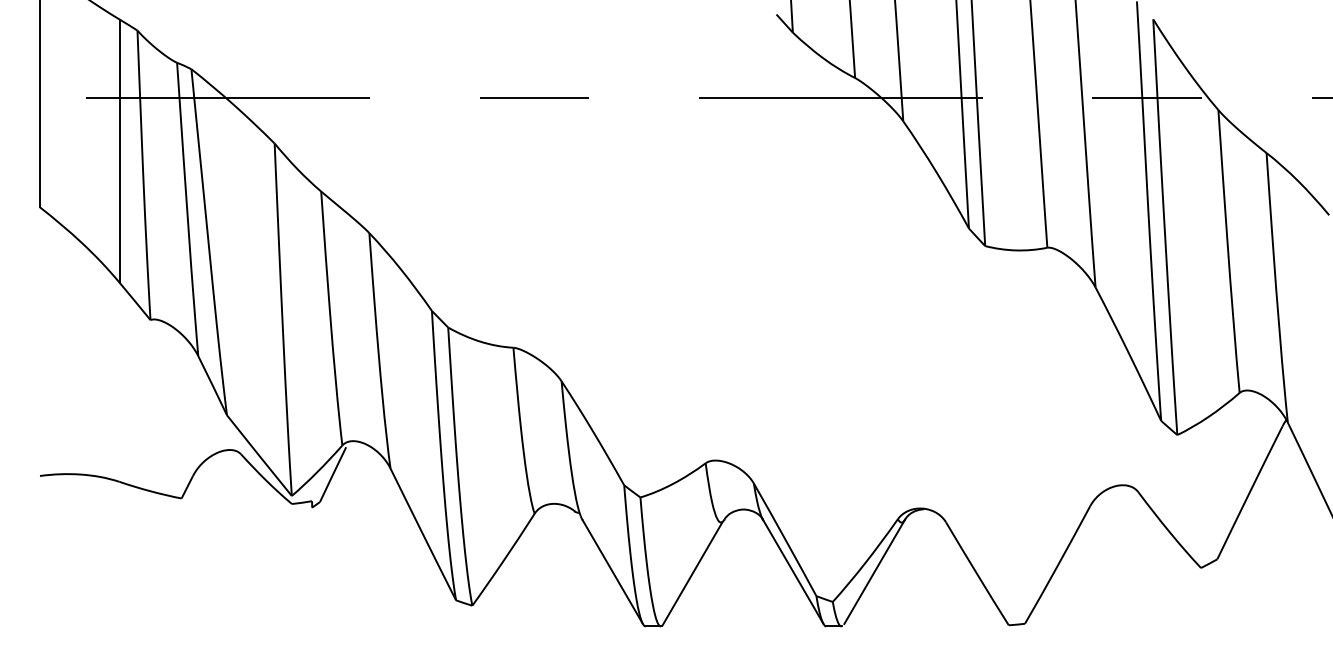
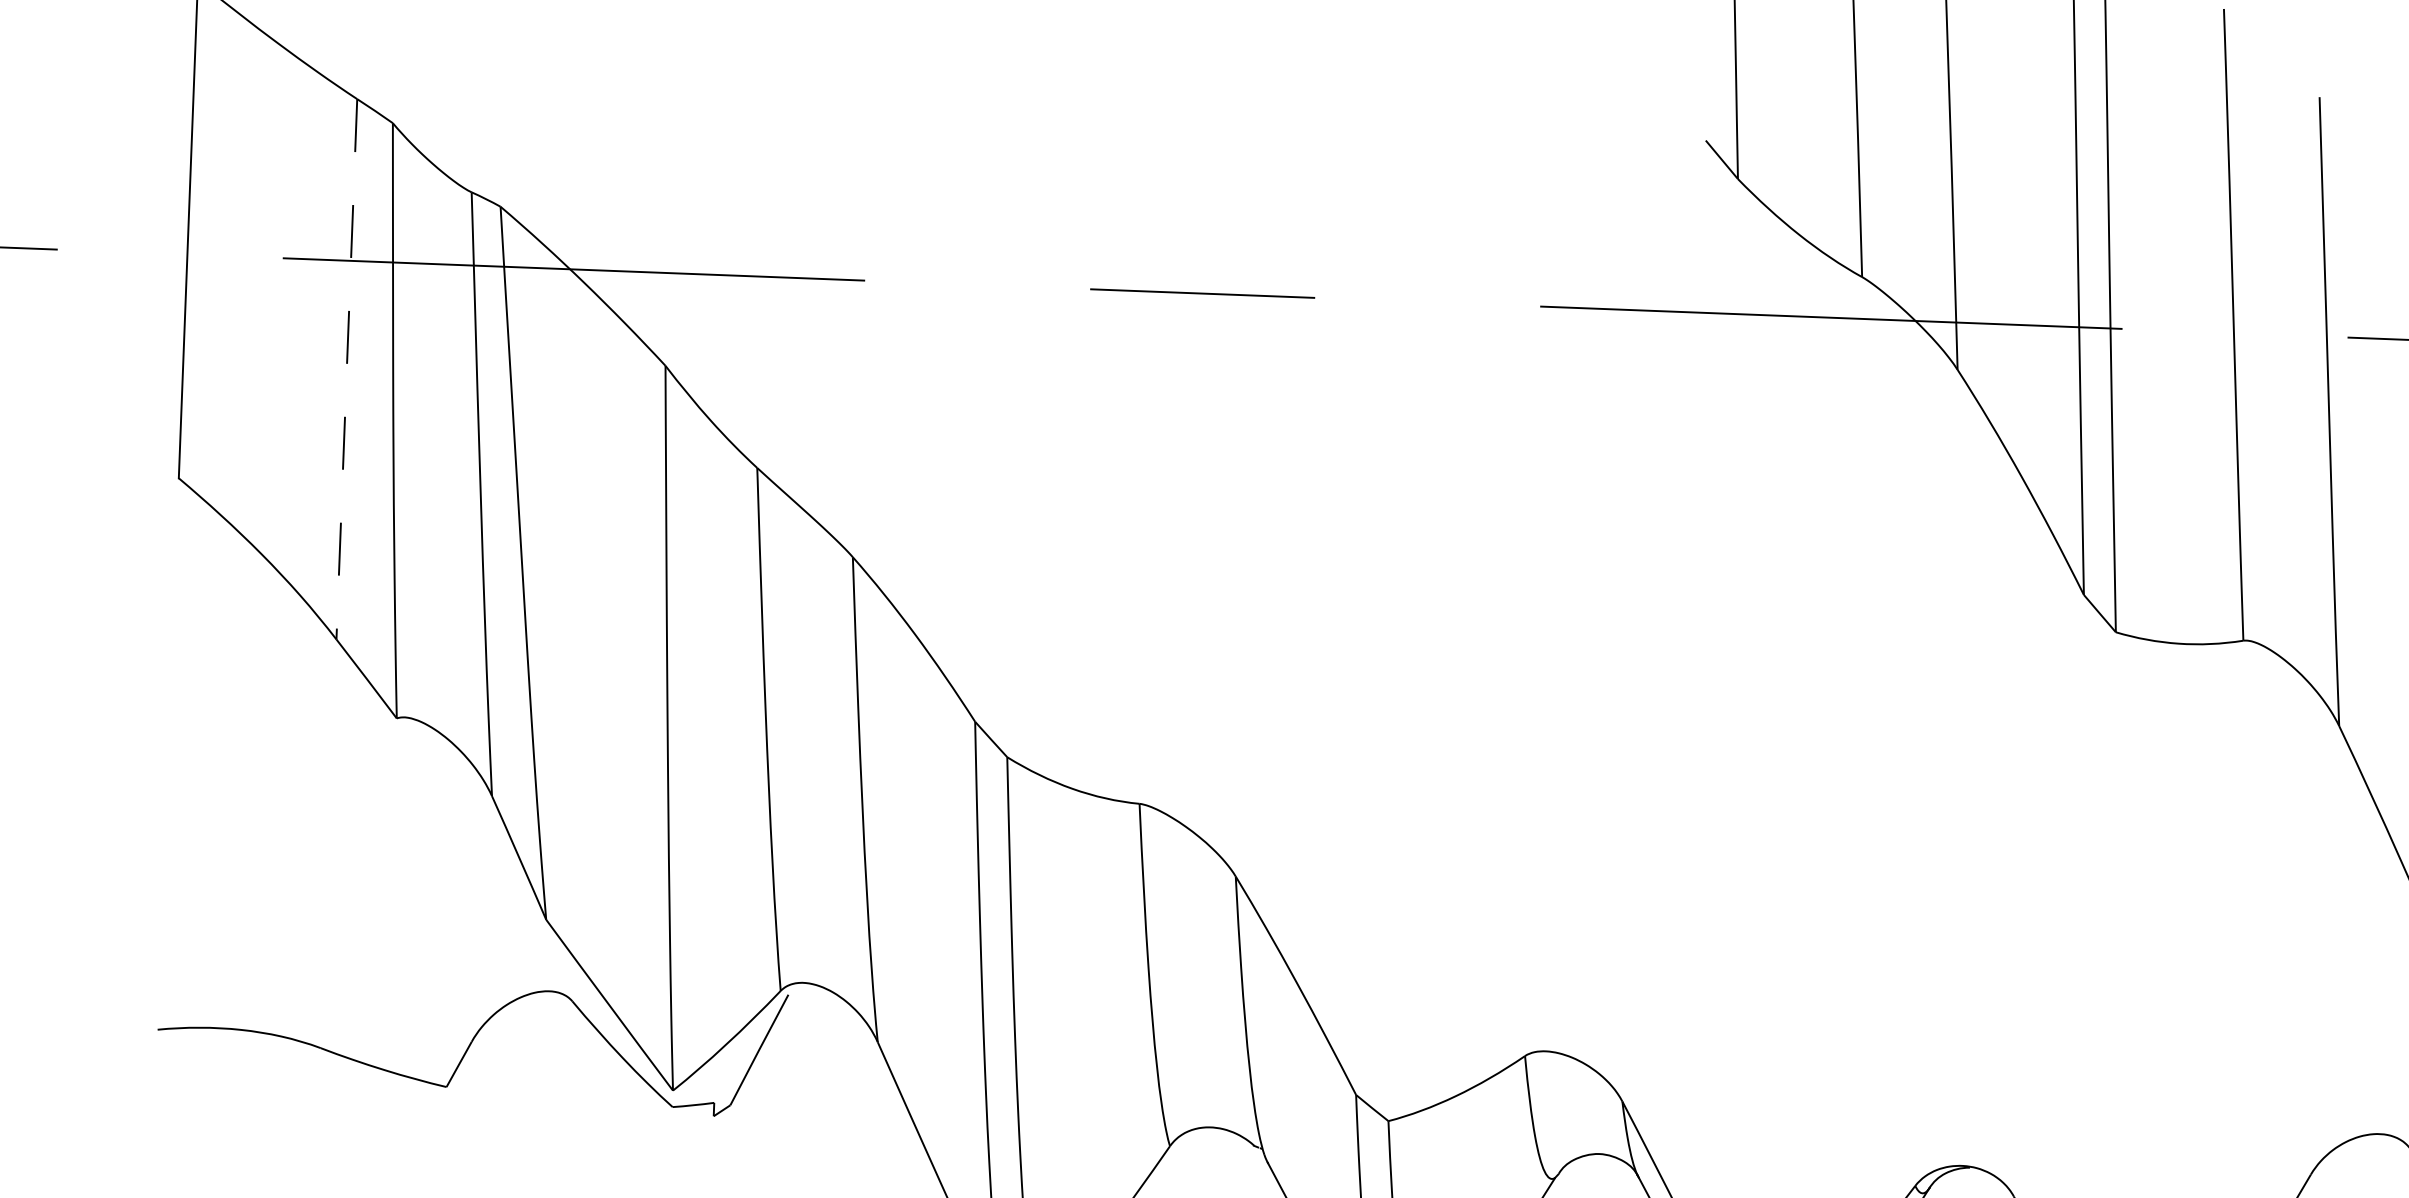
line: (119, 151) -> (346, 369), solid -> dashed

